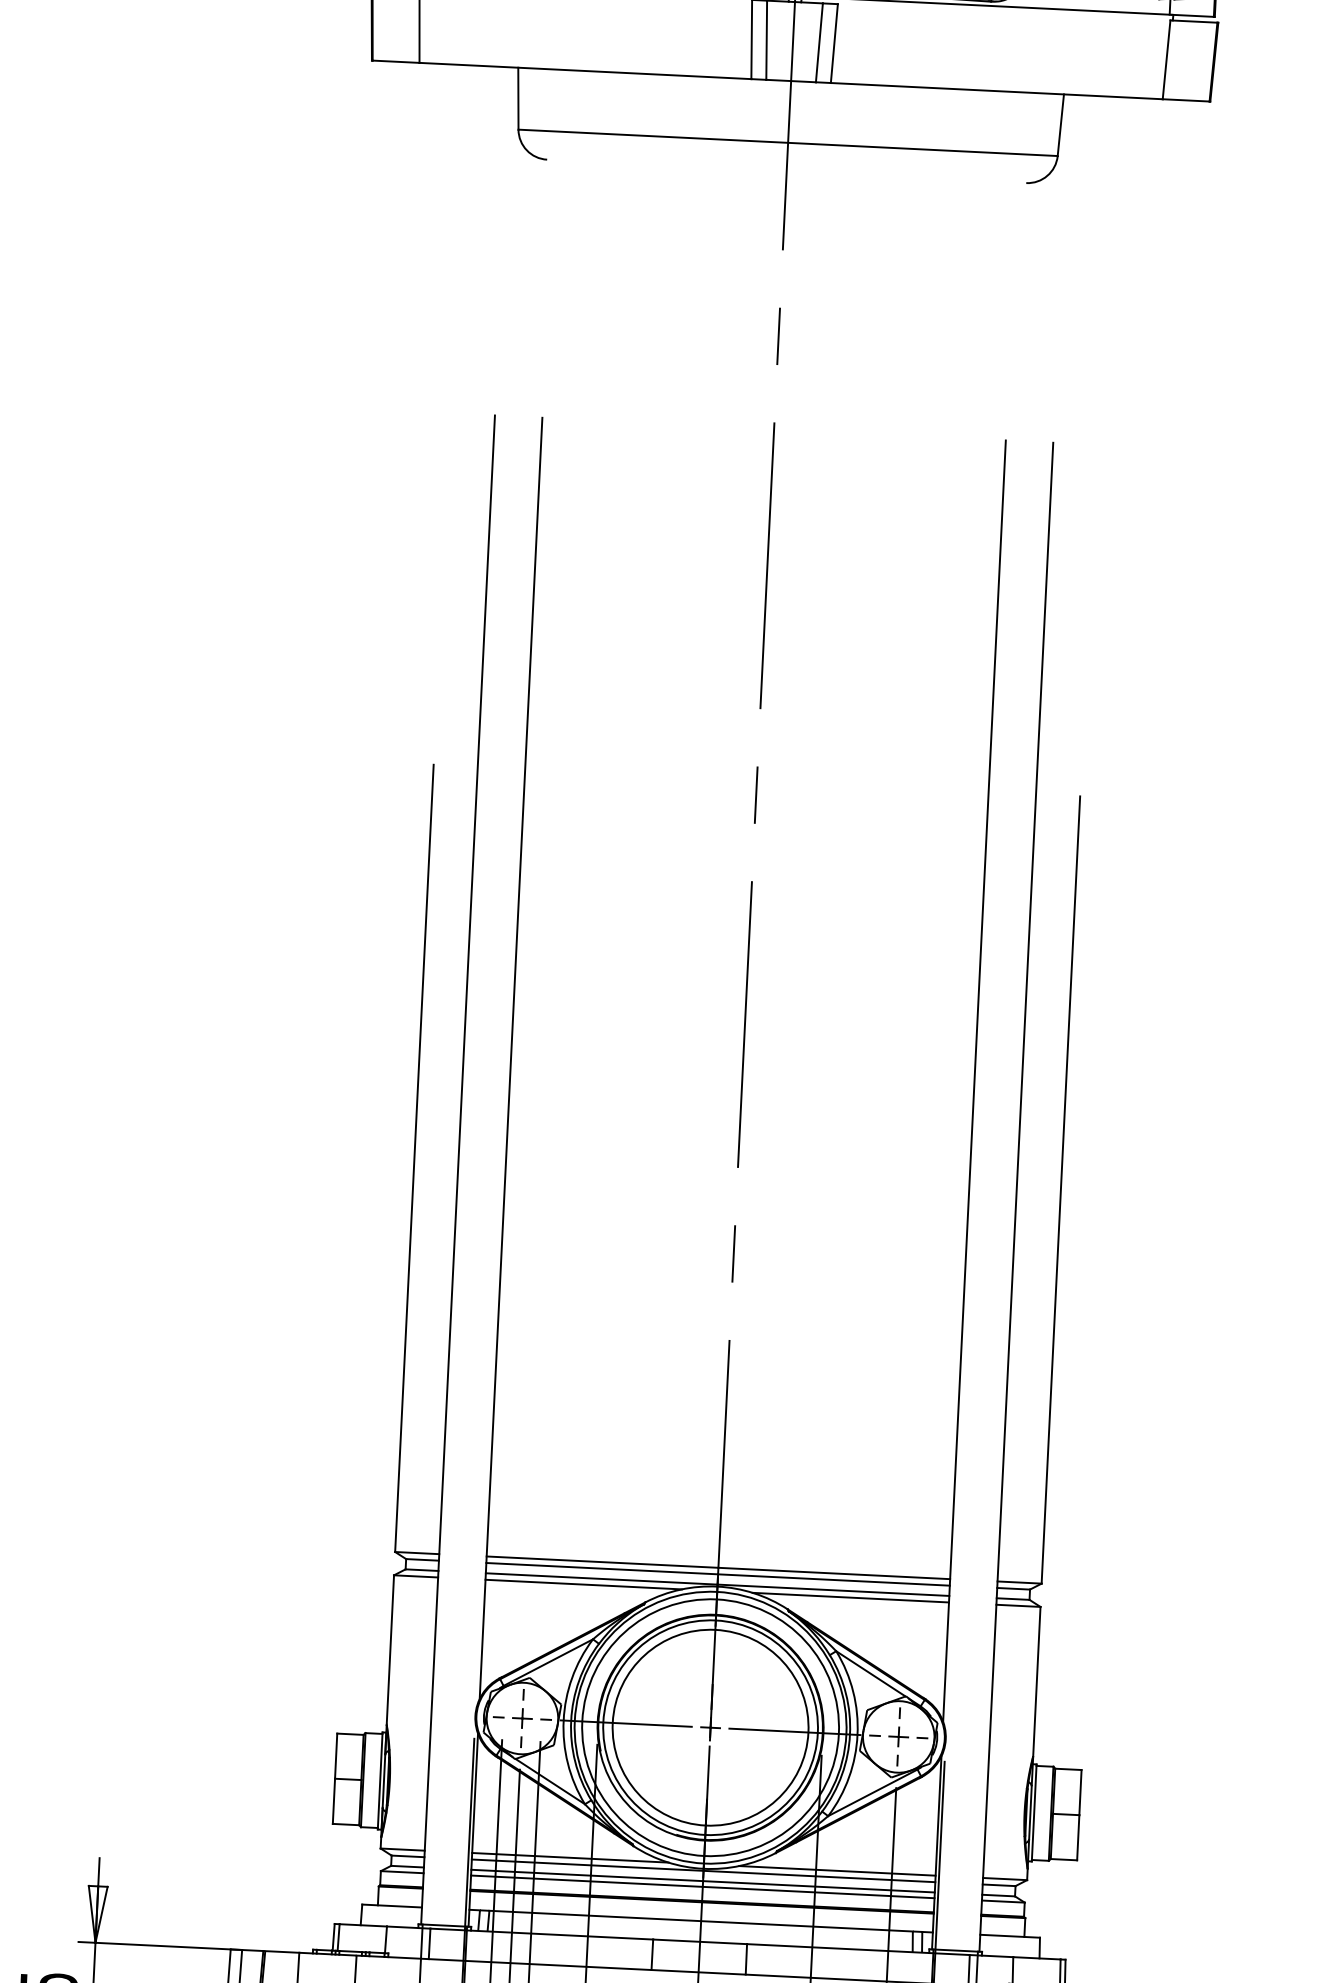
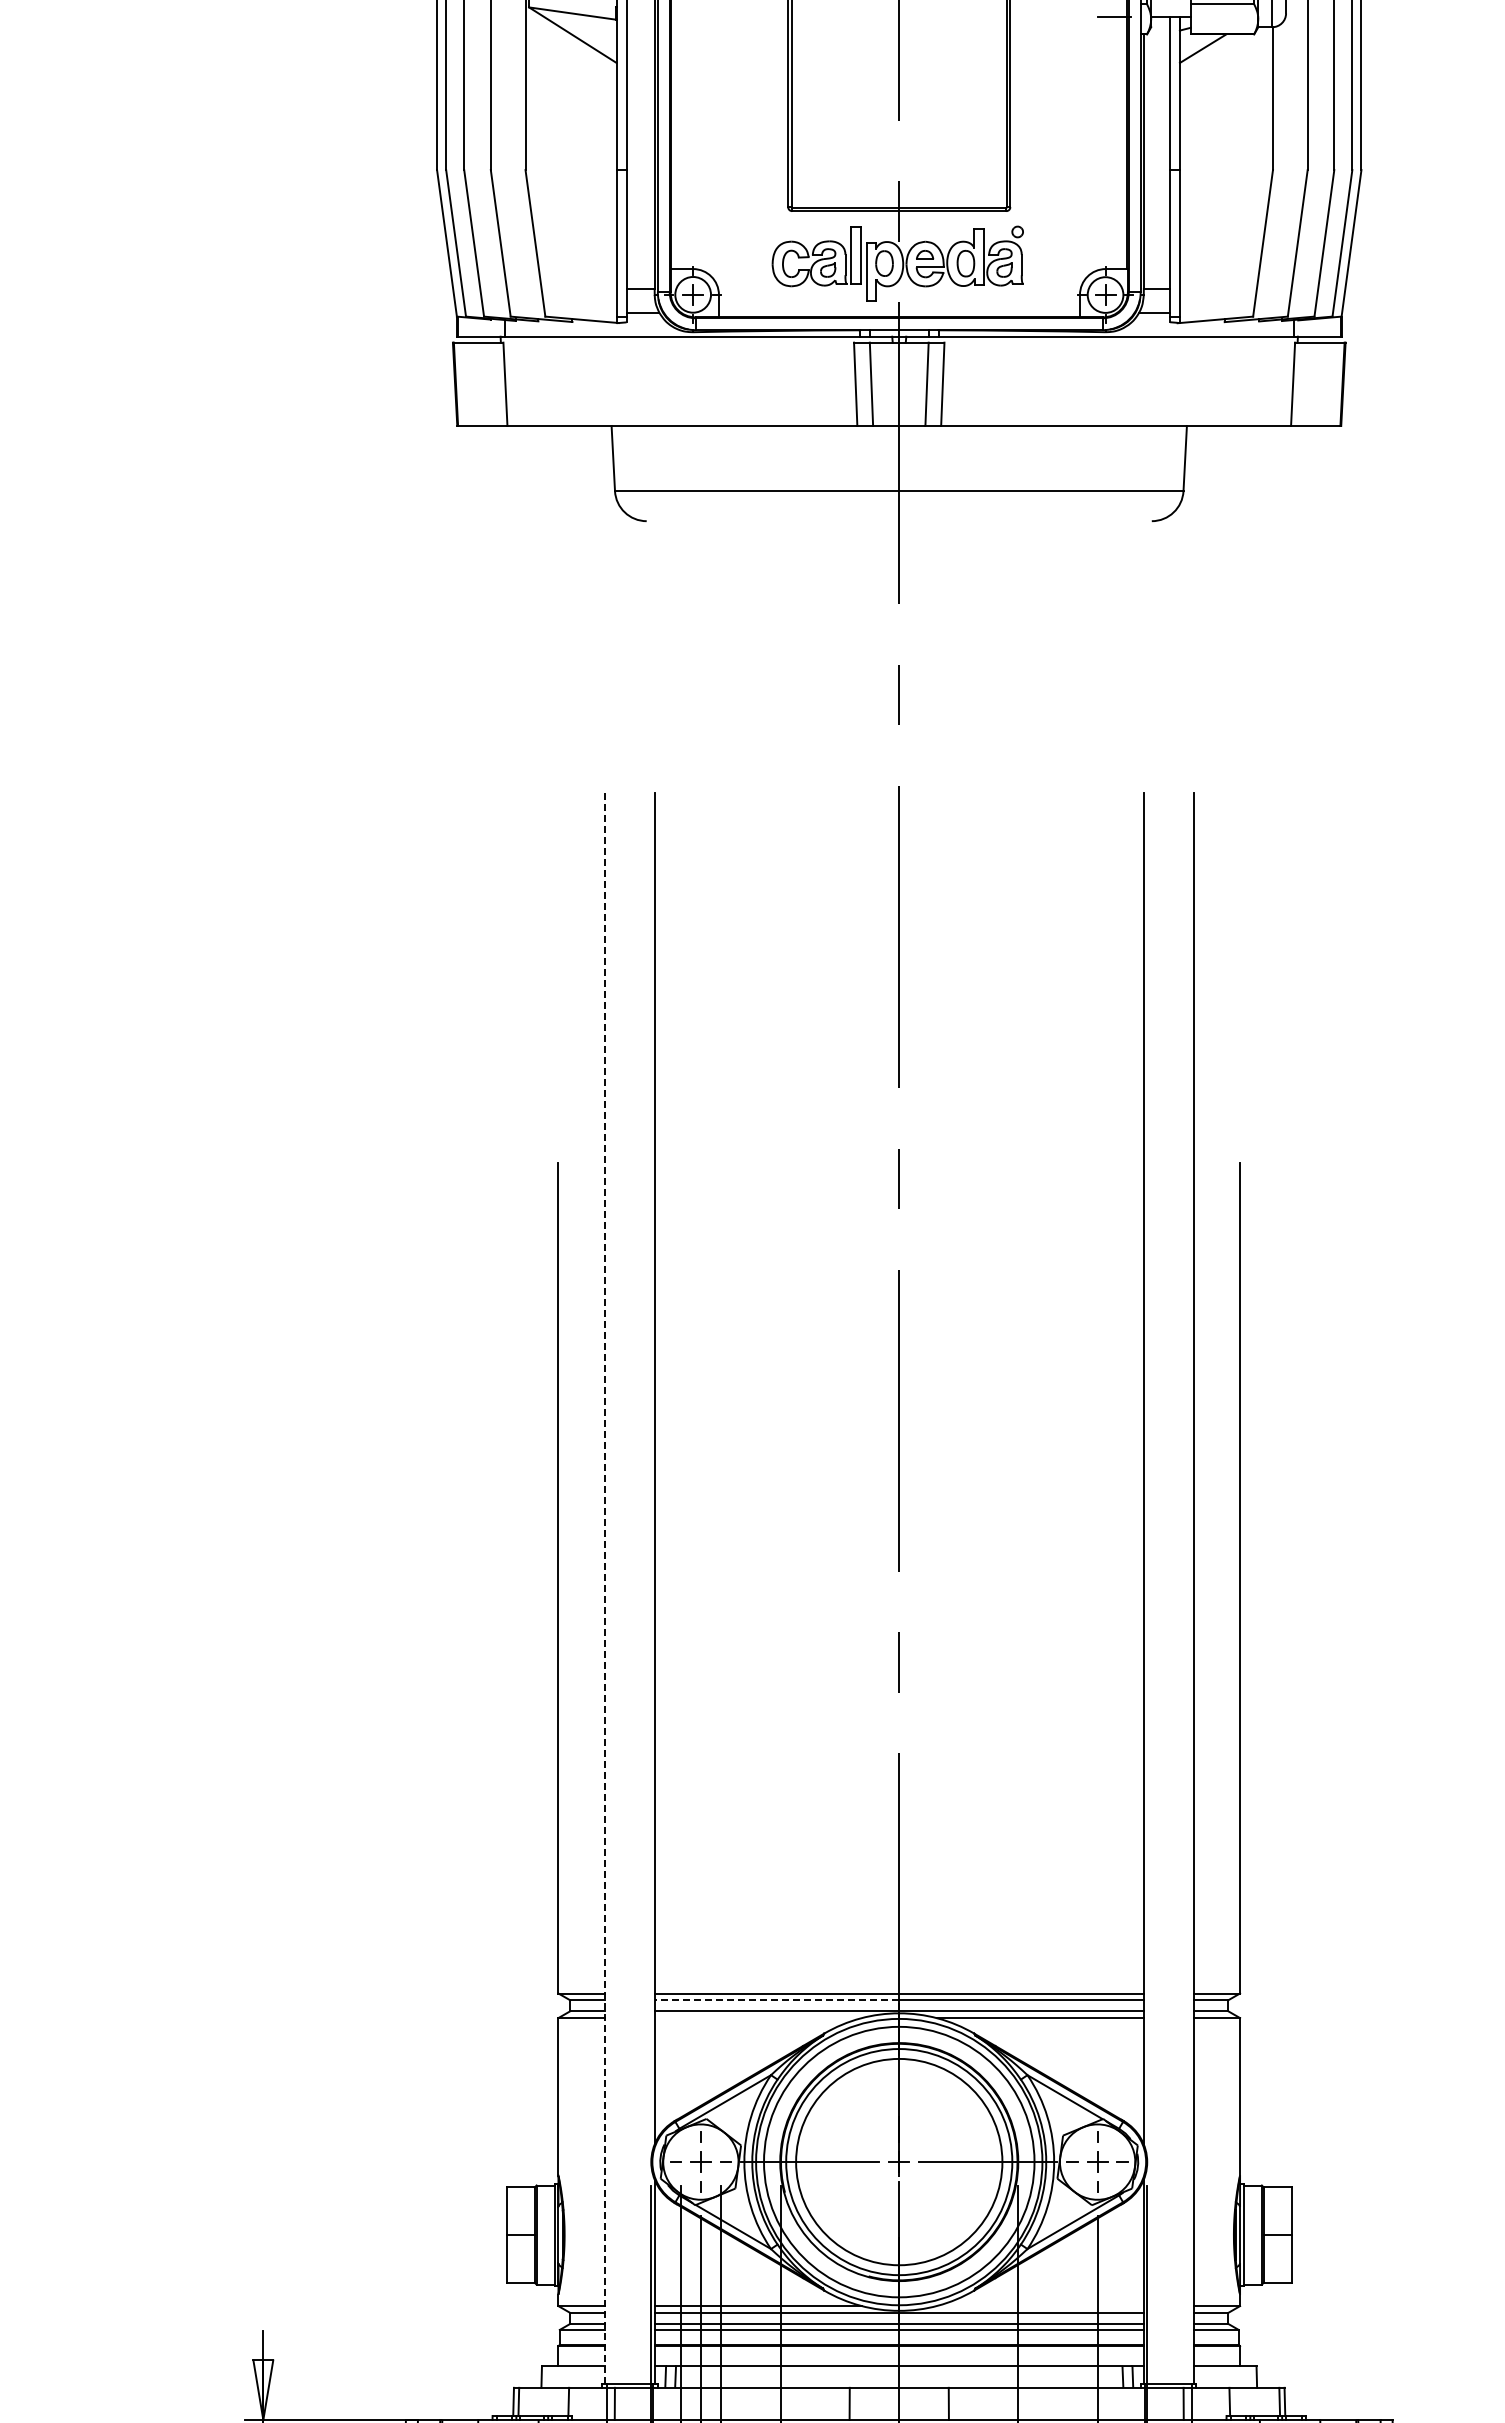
line: (457, 1170) -> (604, 1588), solid -> dashed
line: (601, 1568) -> (776, 2000), solid -> dashed
line: (582, 1584) -> (757, 2018), removed
line: (836, 1871) -> (1039, 2306), removed

